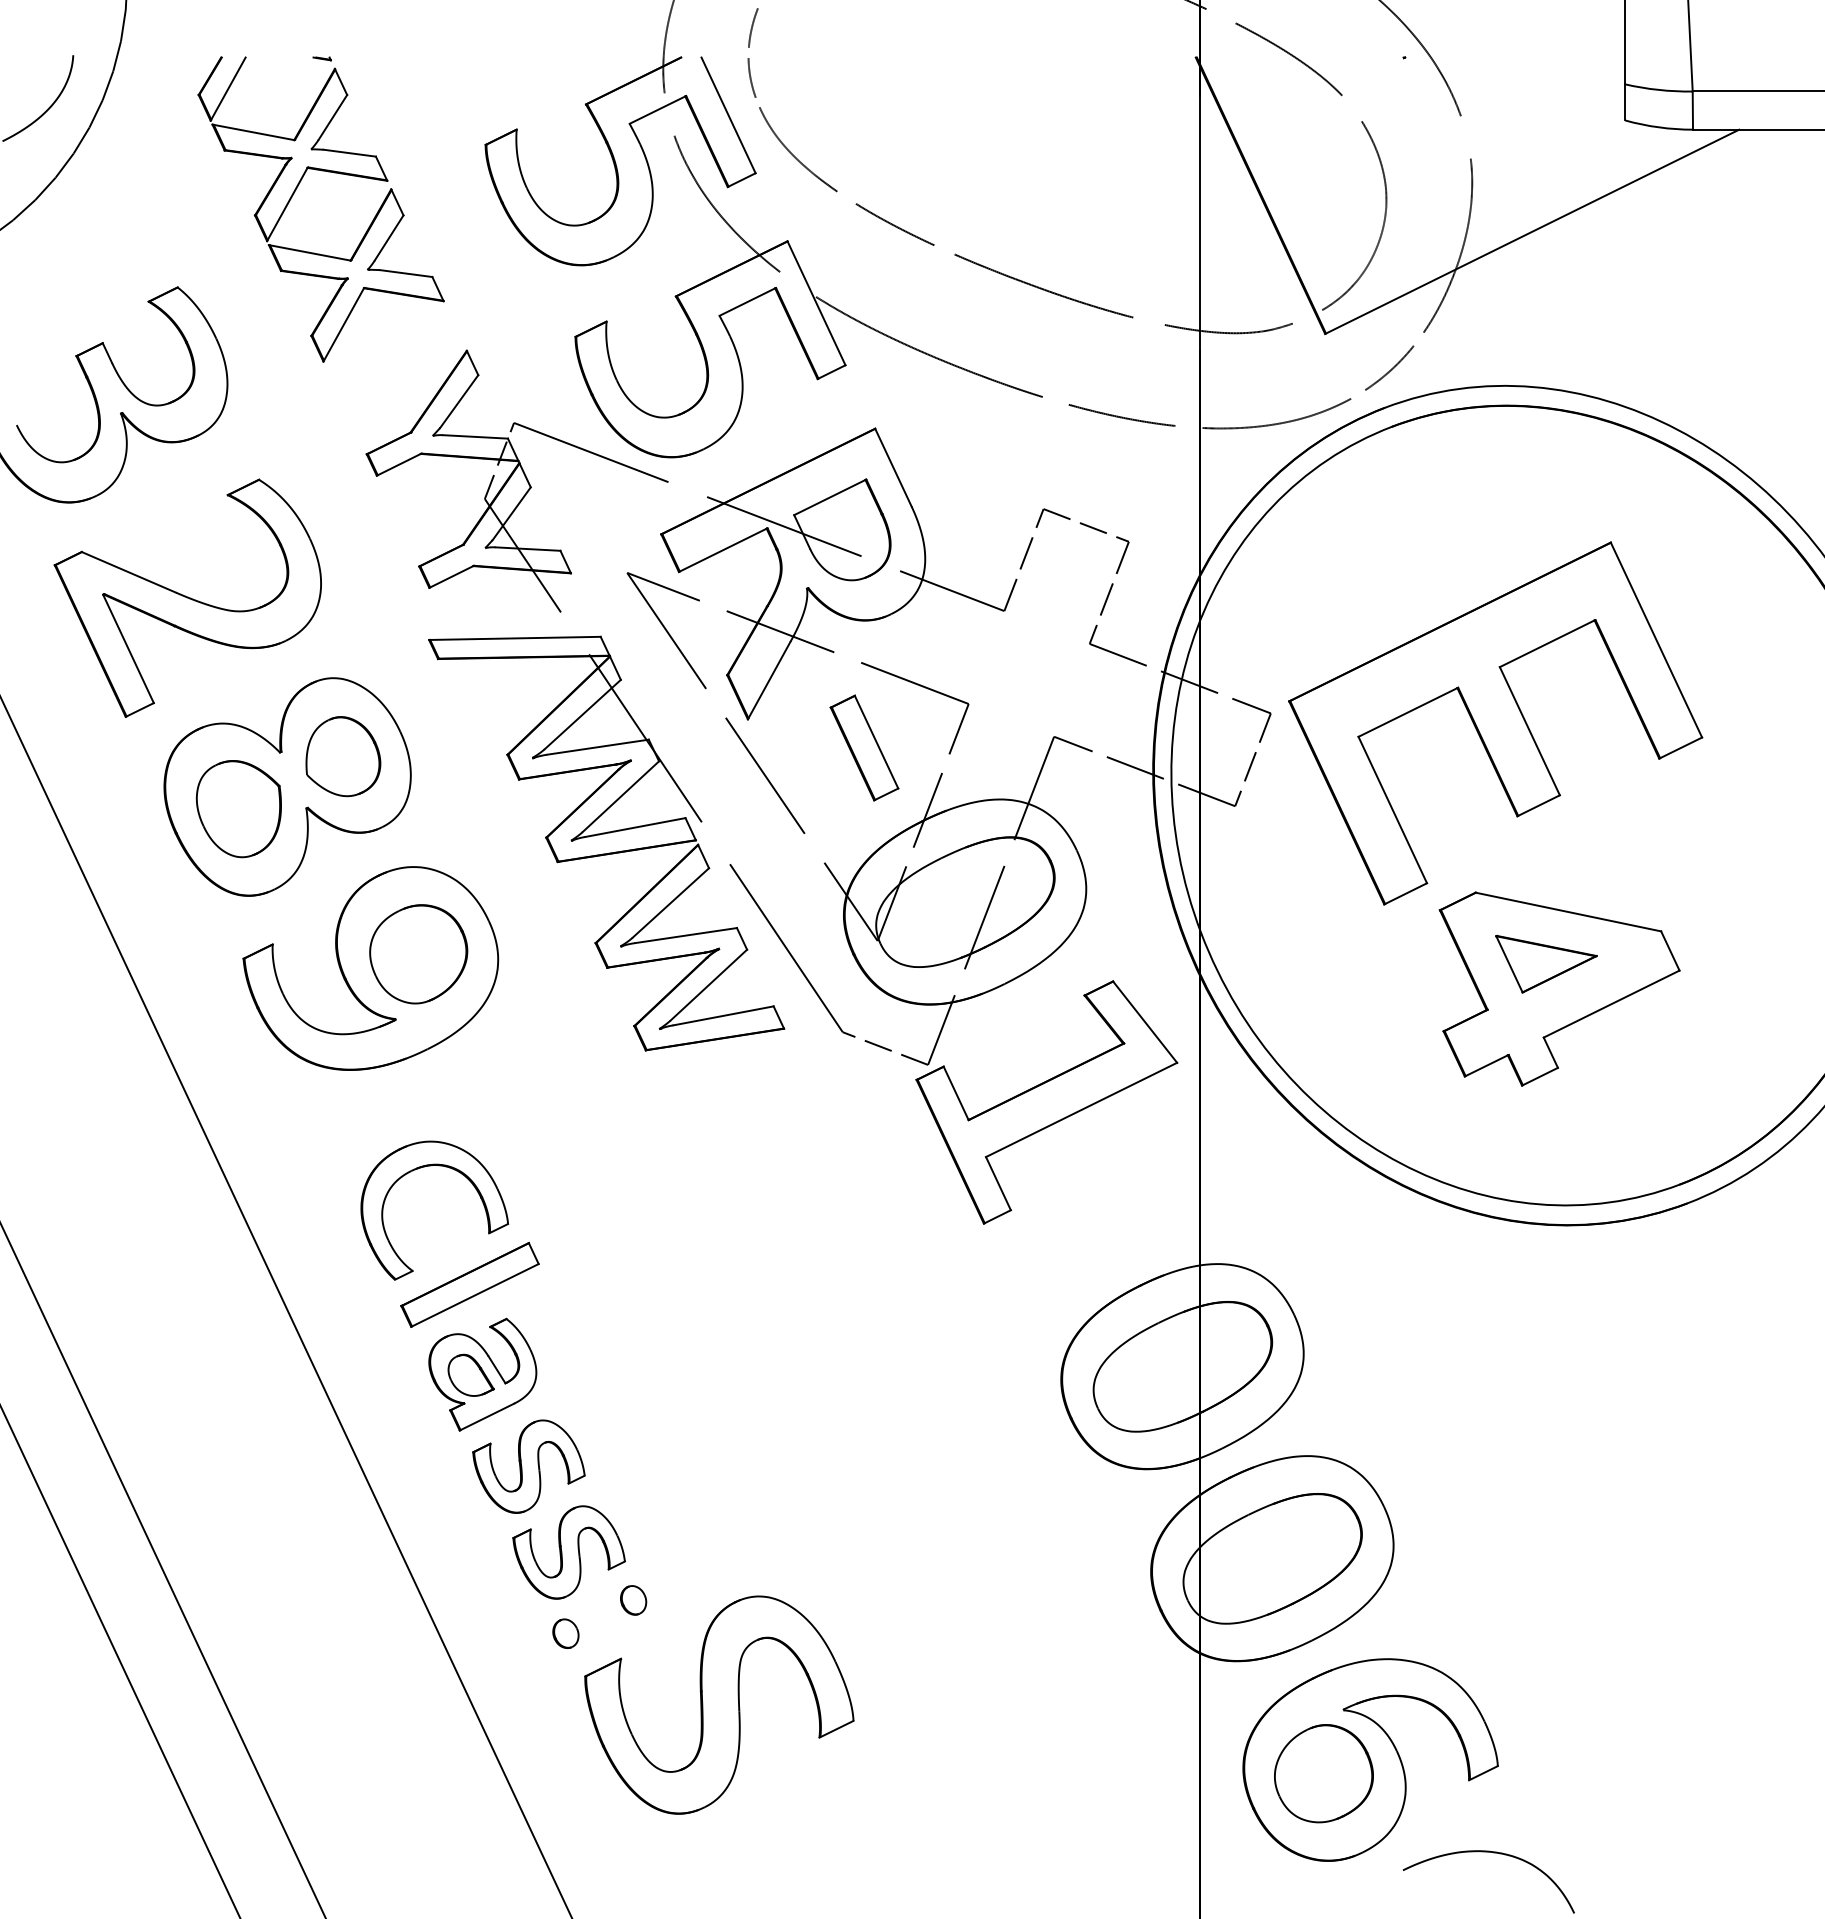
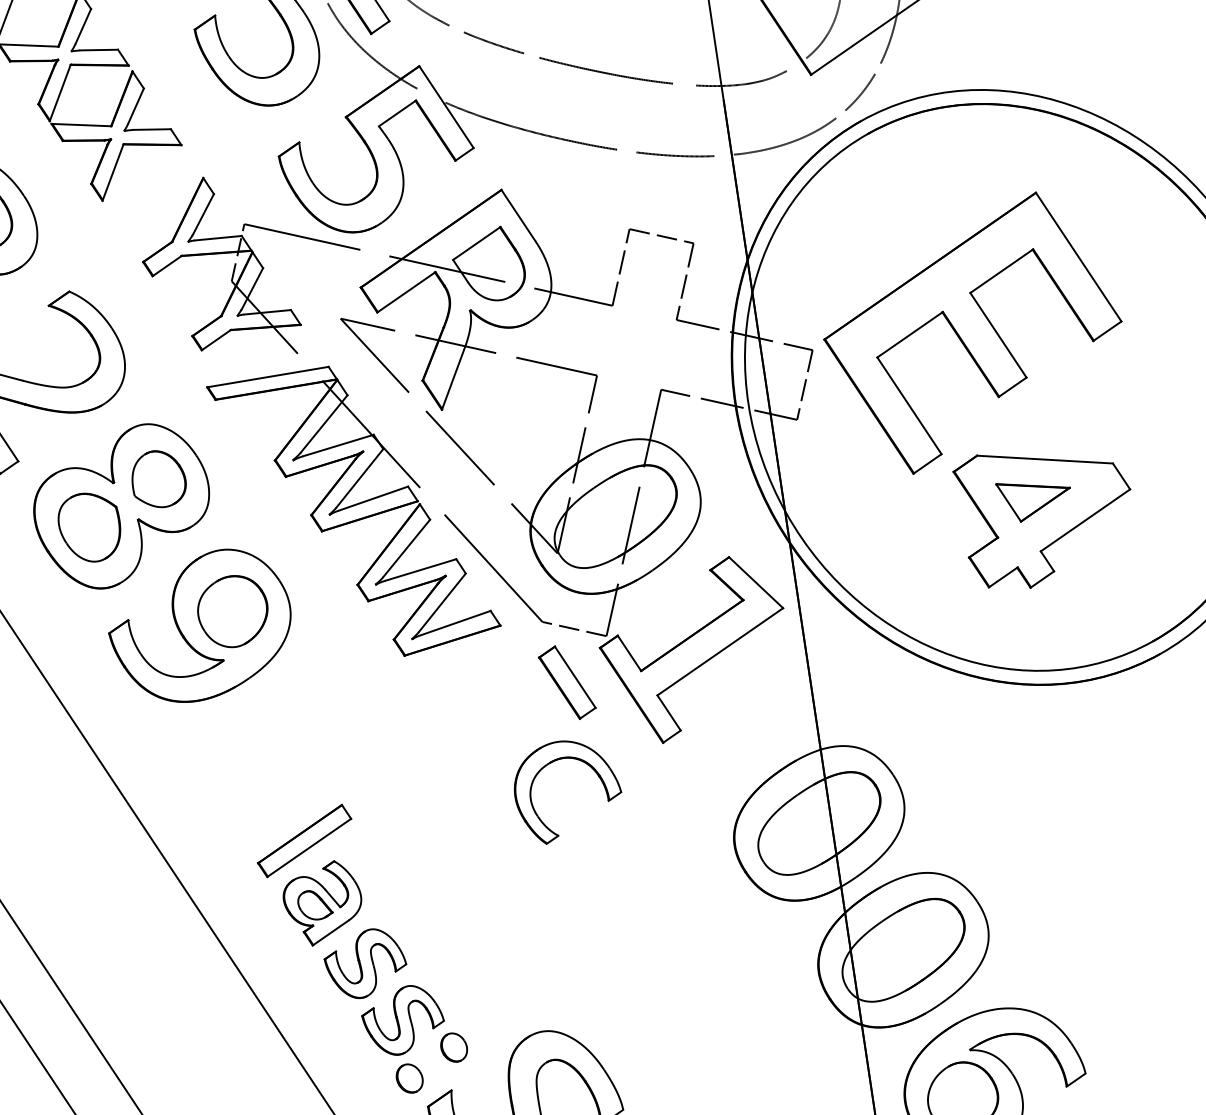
part: (864, 747) -> (567, 682), moved
part: (418, 1169) -> (551, 763), moved
part: (633, 1600) -> (454, 1047), size x1.4
part: (565, 1633) -> (409, 1078), size x1.4

